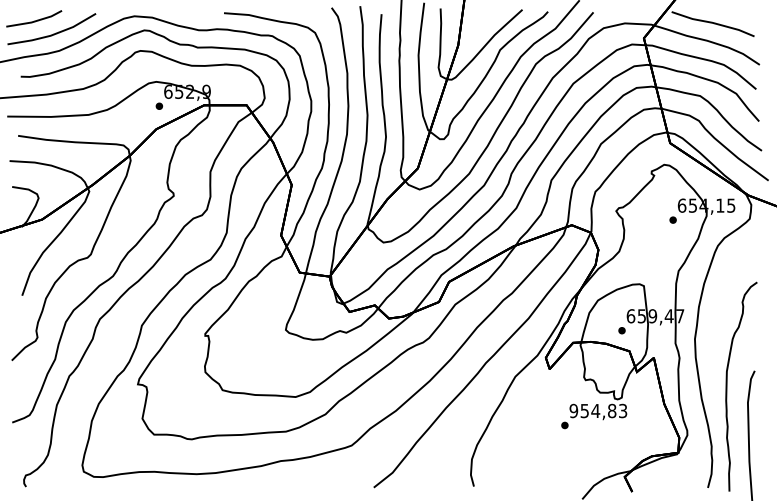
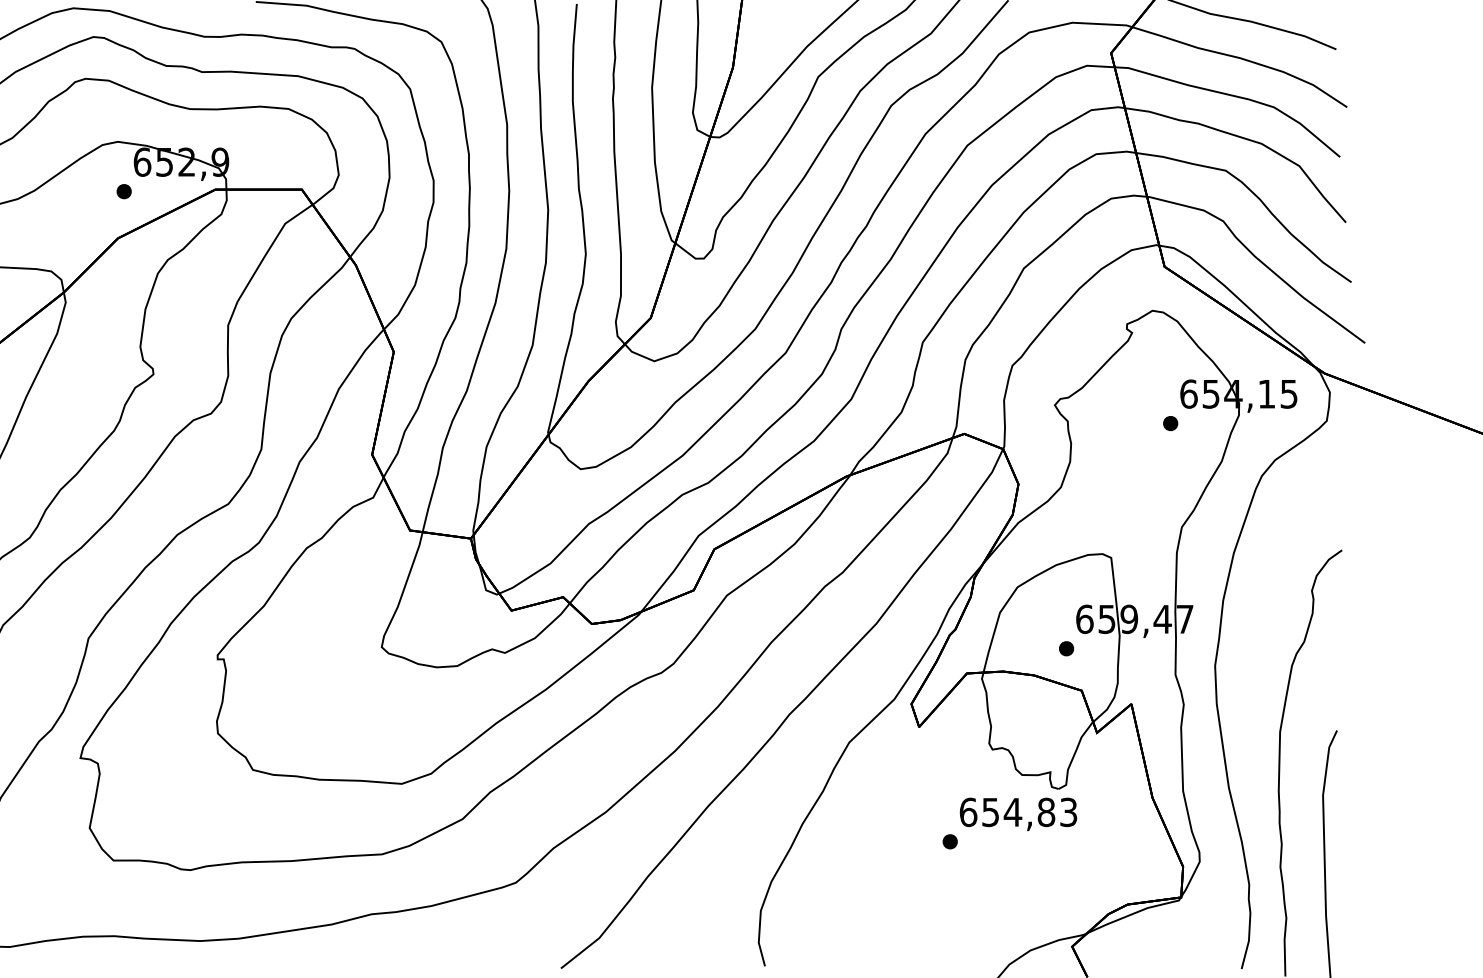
text: (573, 410) -> (967, 811), 954,83 -> 654,83

